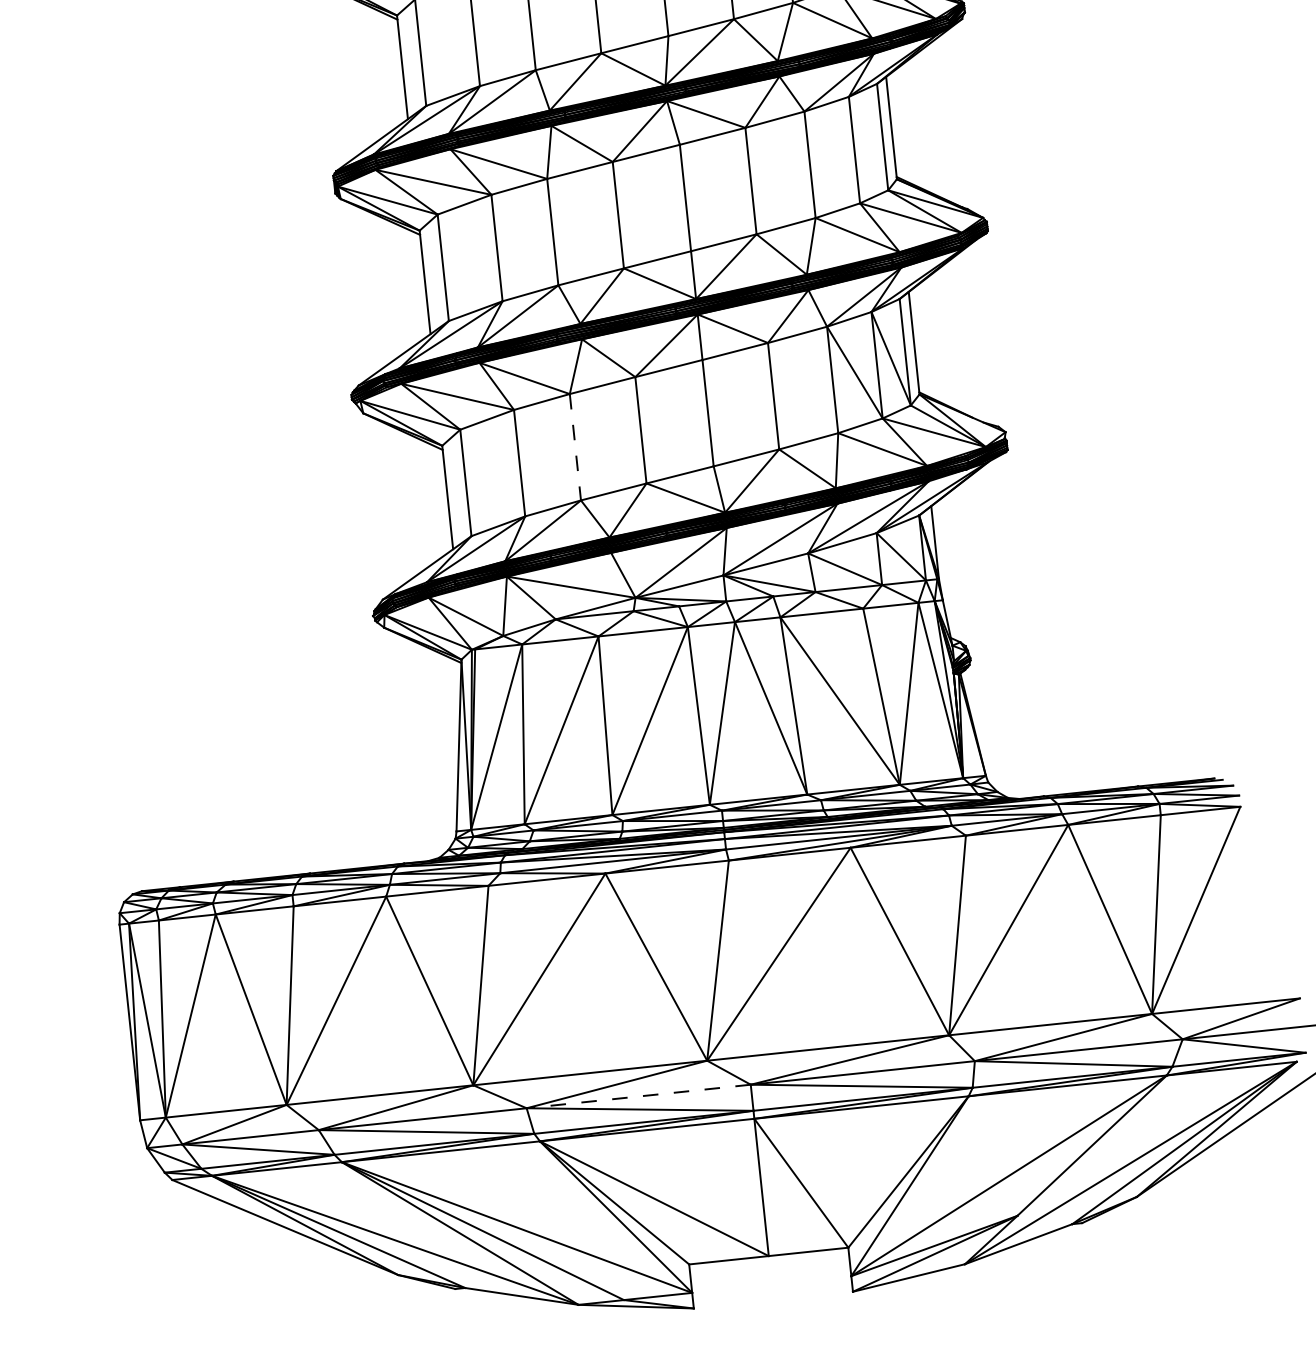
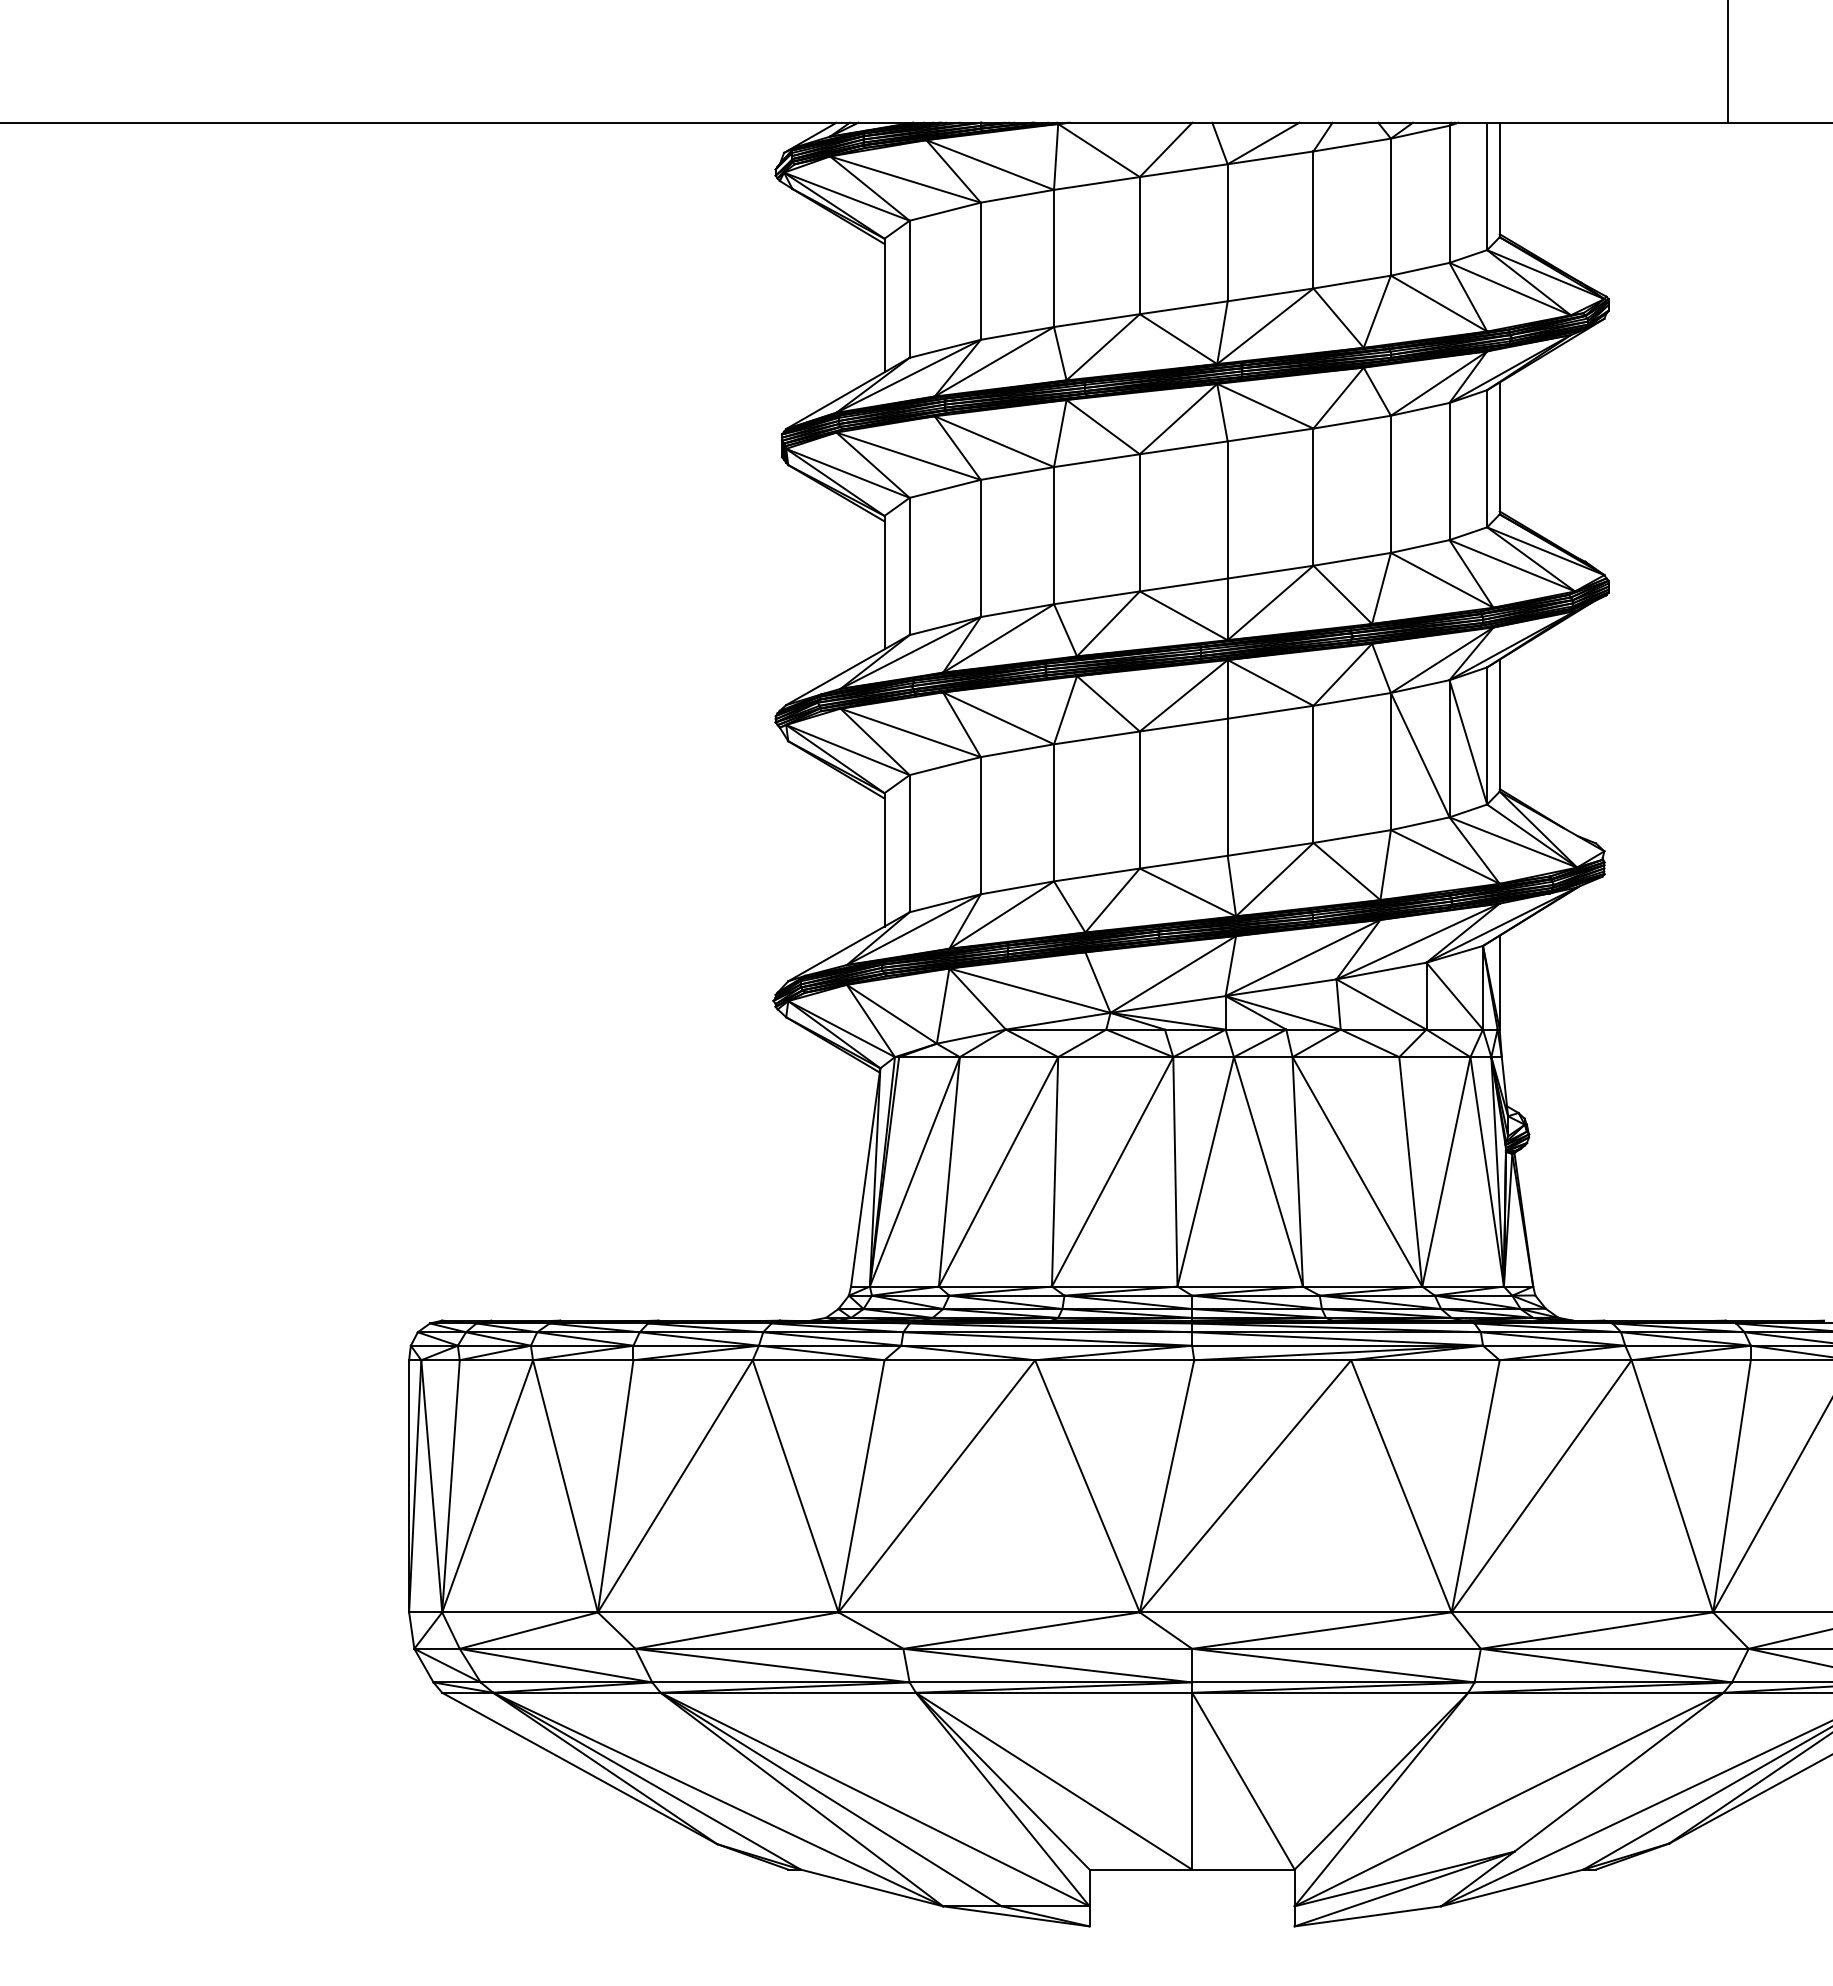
line: (575, 446) -> (1054, 812), dashed -> solid
line: (638, 1096) -> (1047, 1648), dashed -> solid

